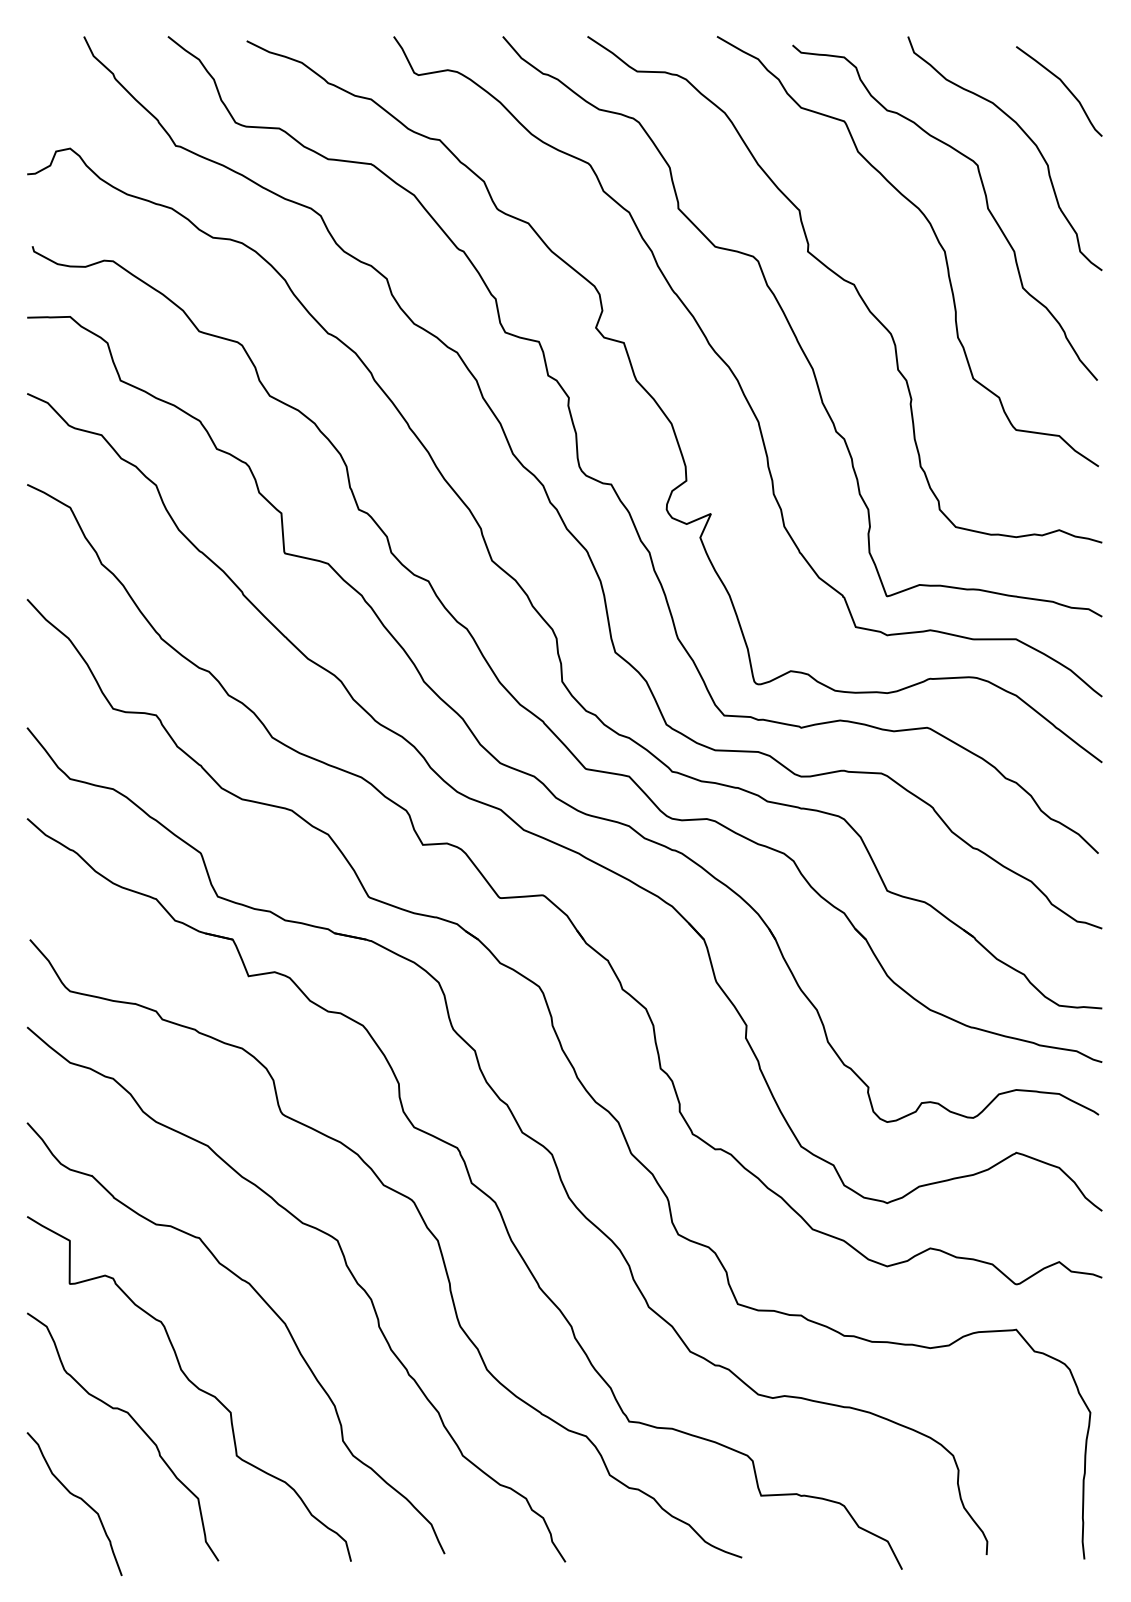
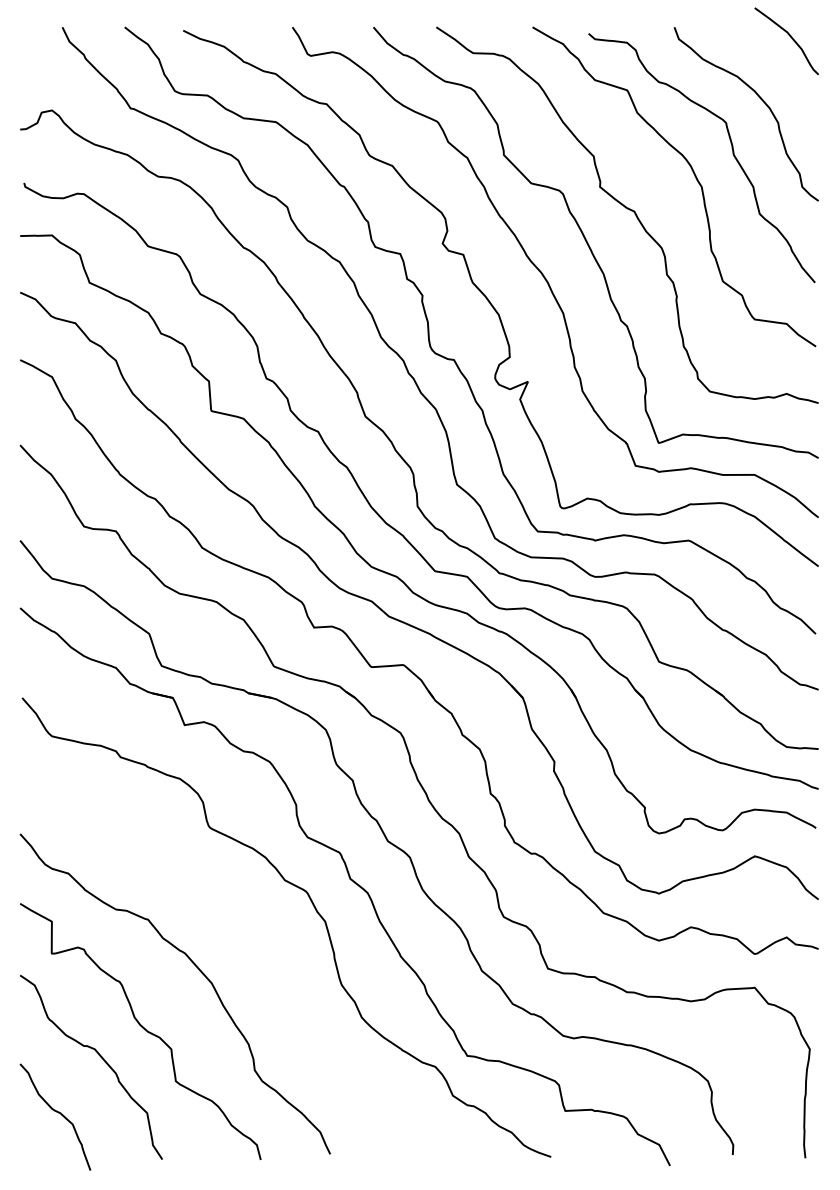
curve: (1064, 86) -> (790, 37), moved
curve: (346, 1267) -> (257, 941), removed

